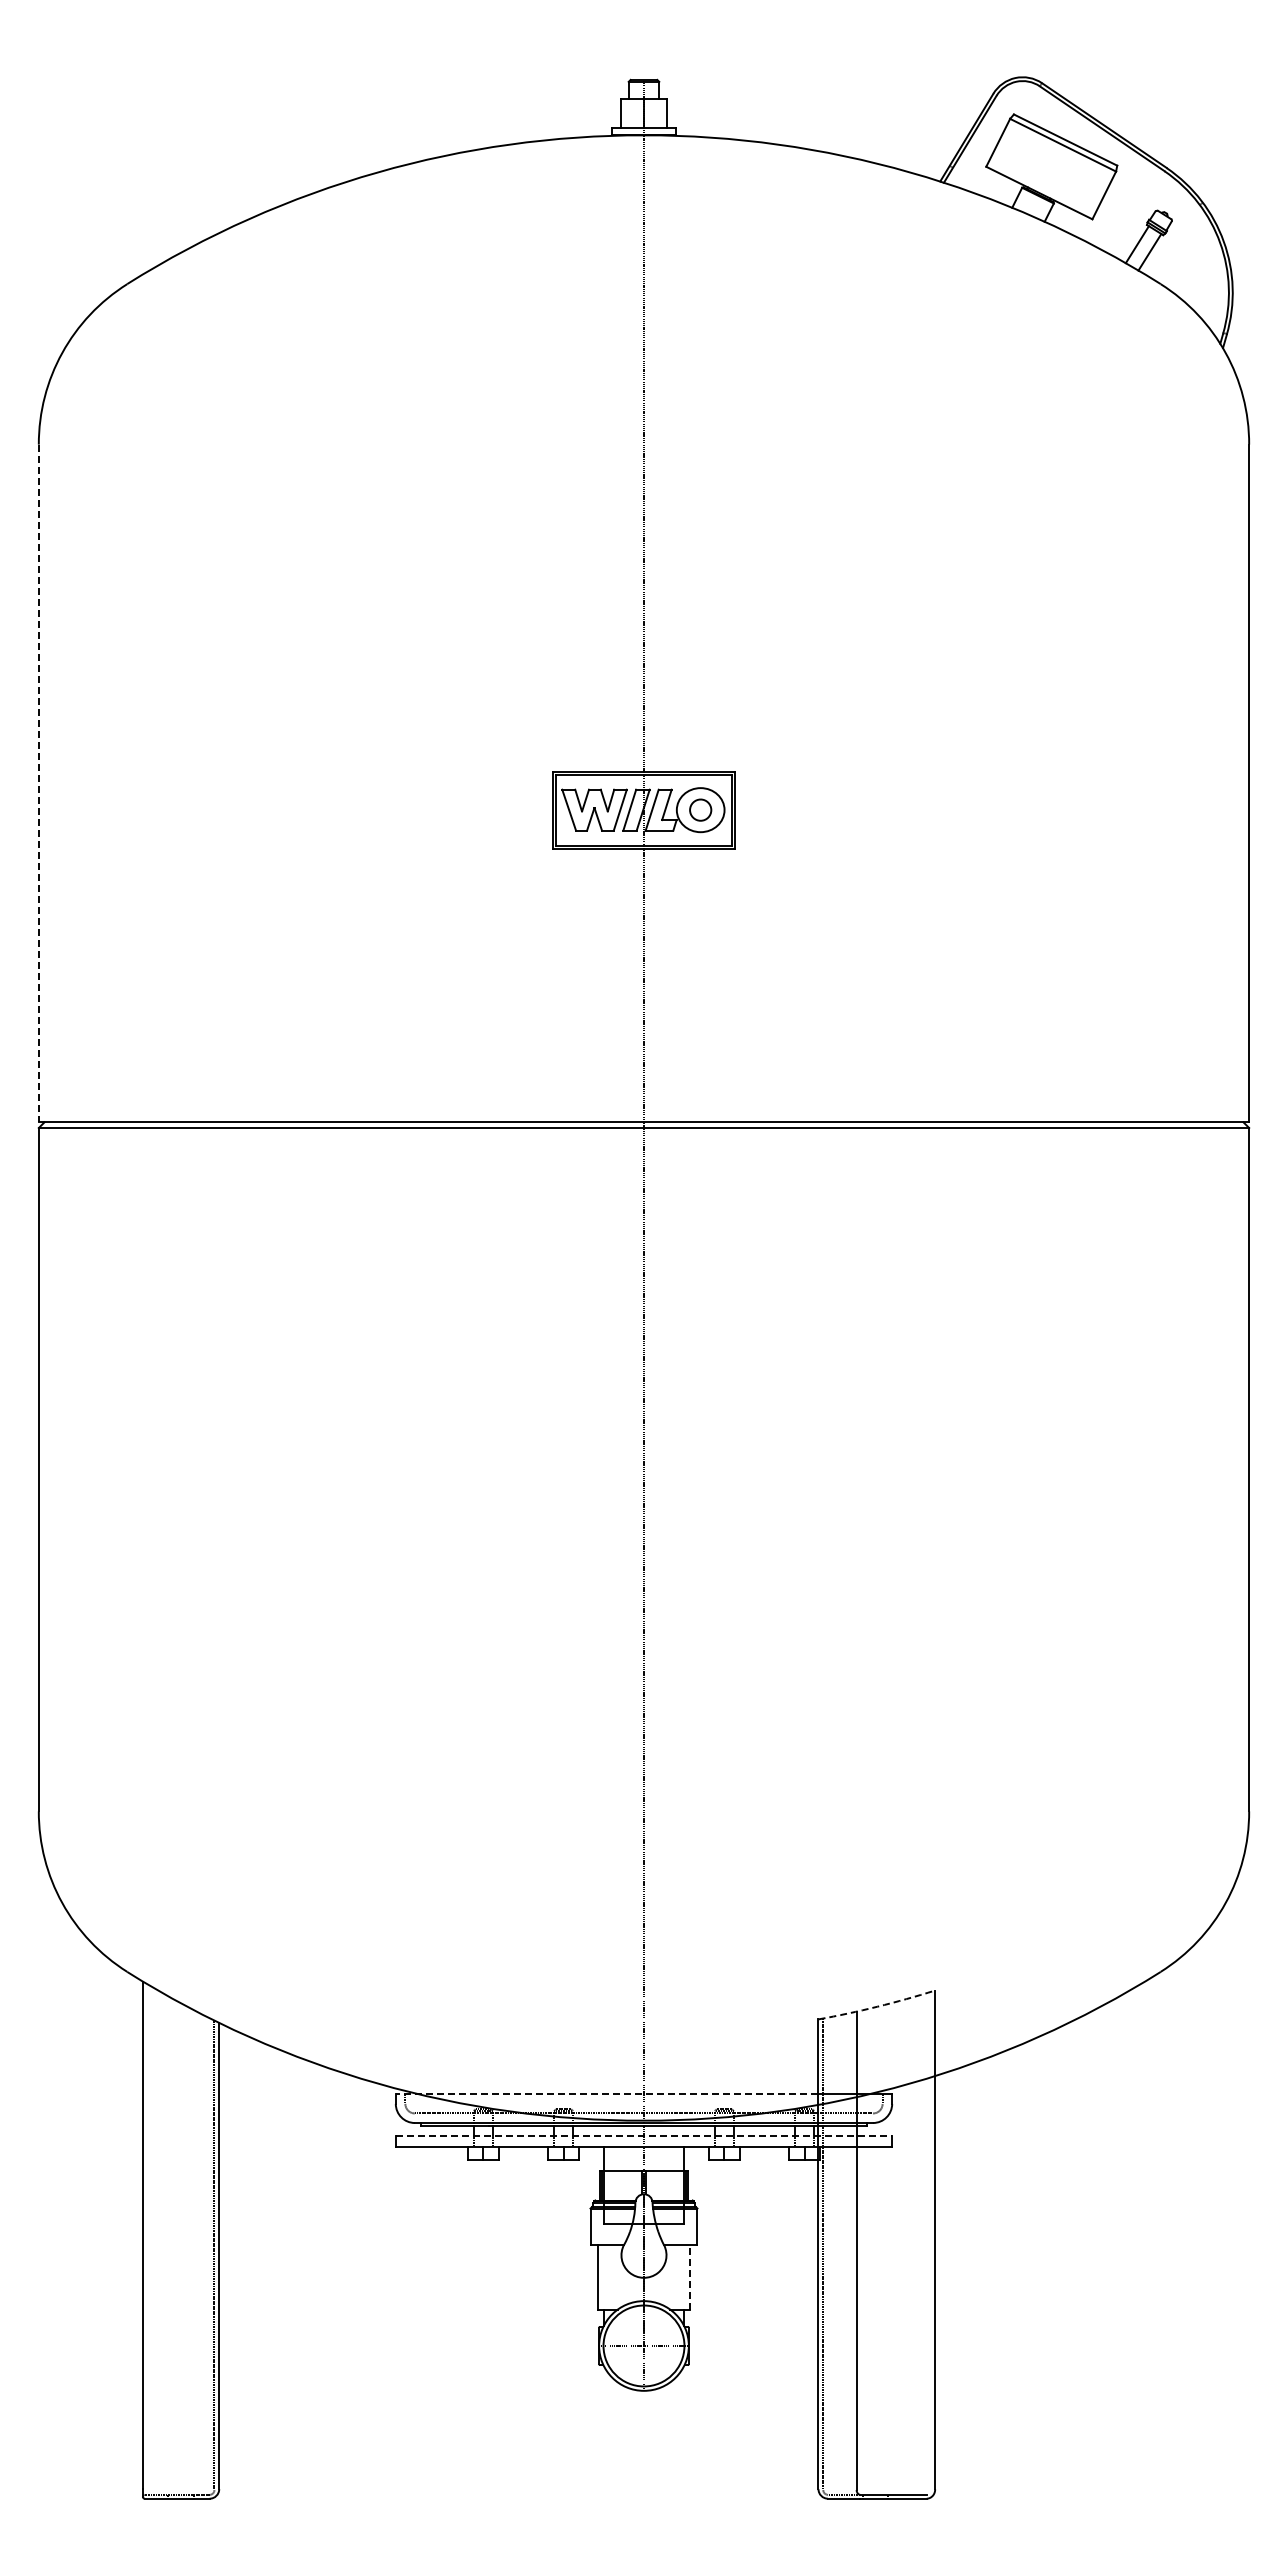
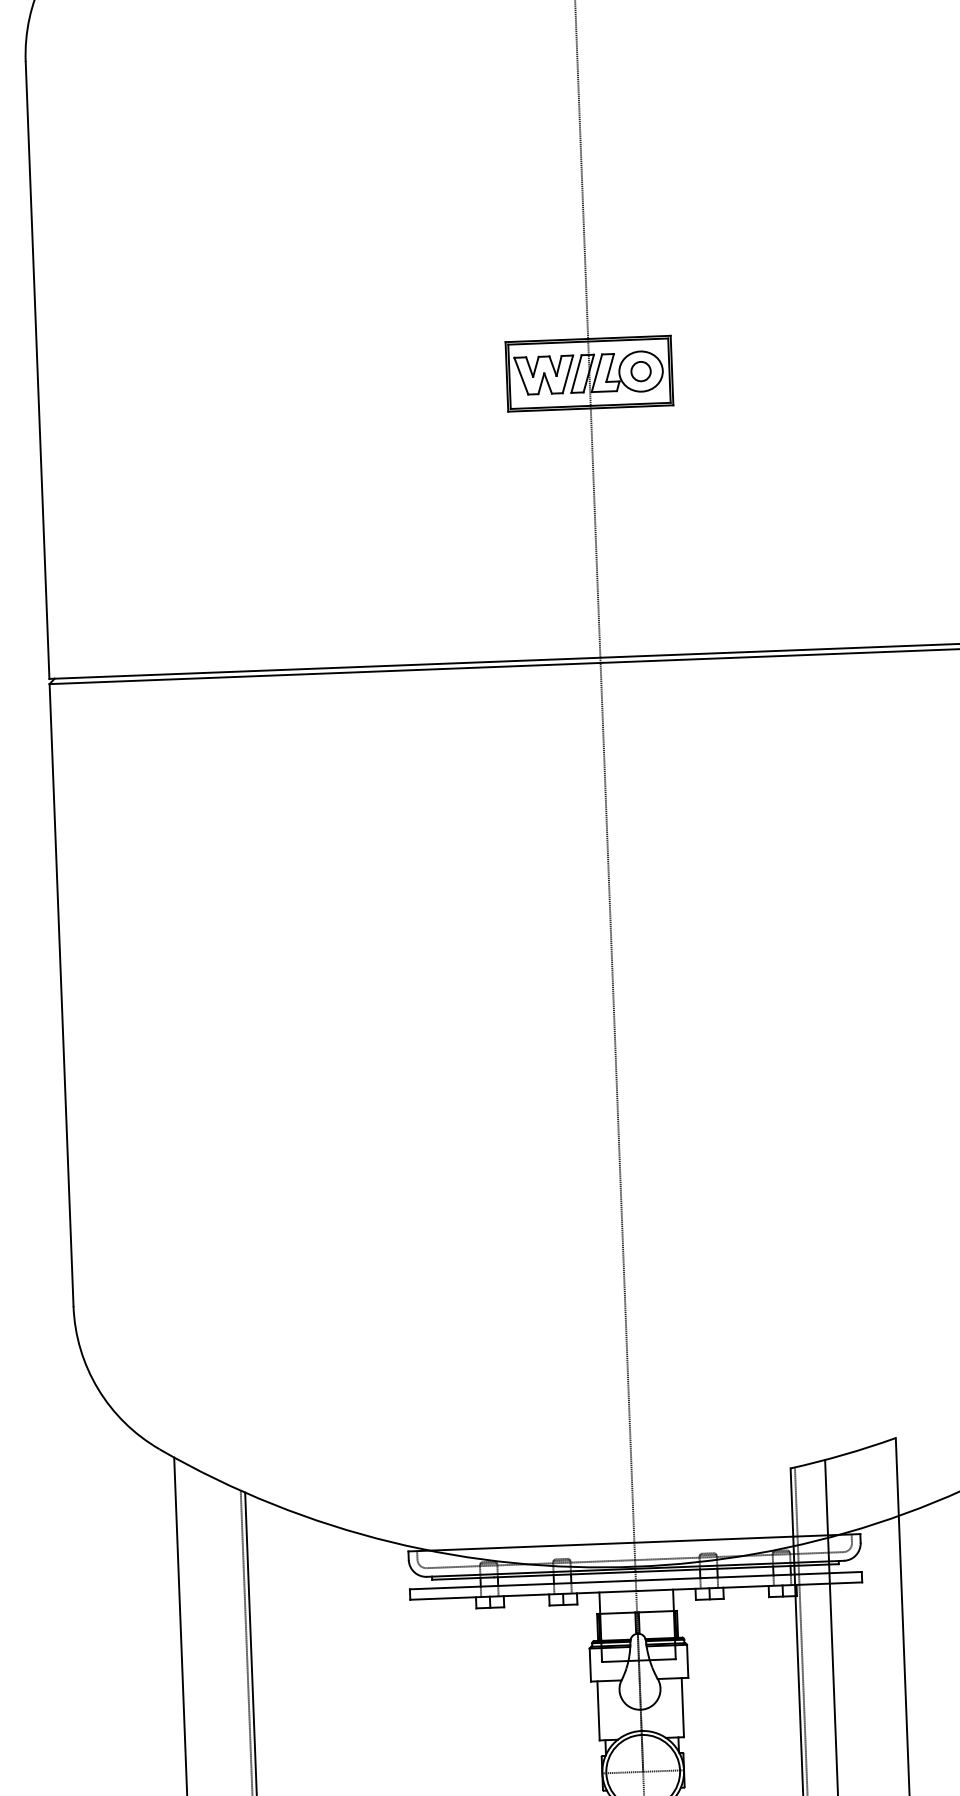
line: (38, 783) -> (37, 370), dashed -> solid
arc: (877, 2006) -> (843, 1454), dashed -> solid
line: (606, 2094) -> (600, 1544), dashed -> solid
line: (644, 2135) -> (636, 1580), dashed -> solid
line: (690, 2276) -> (683, 1706), dashed -> solid

